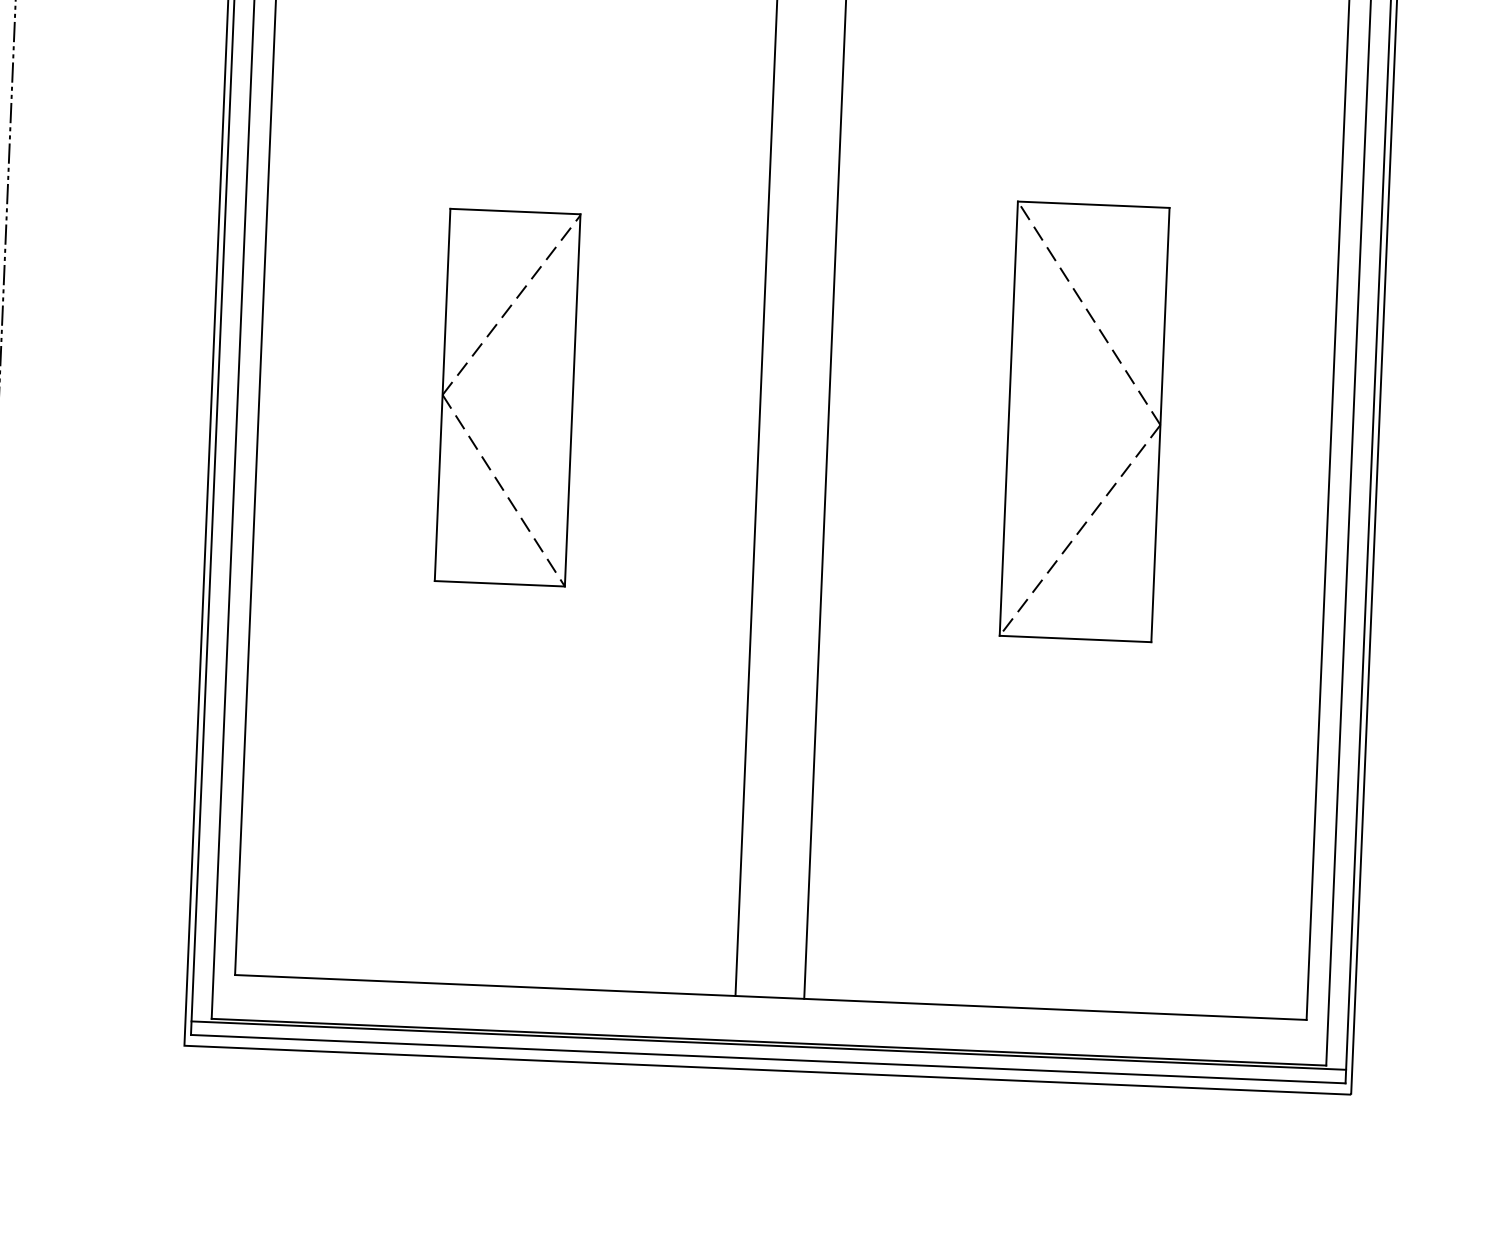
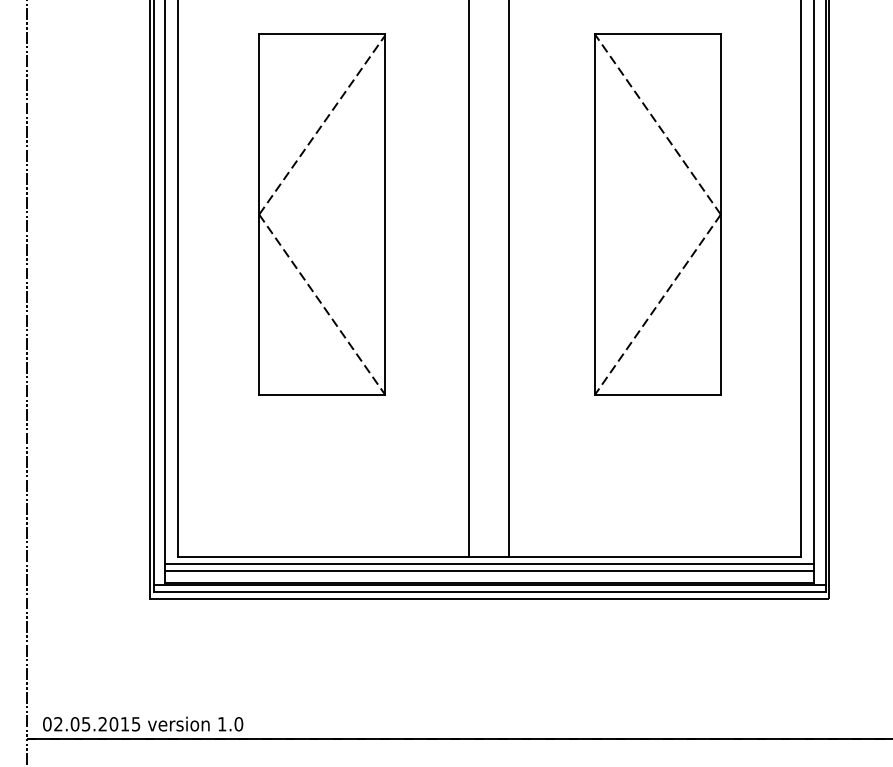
part: (506, 397) -> (321, 214), size x1.67
part: (1084, 421) -> (657, 214), size x1.43
line: (770, 1009) -> (489, 563), added
line: (769, 1023) -> (489, 571), added

